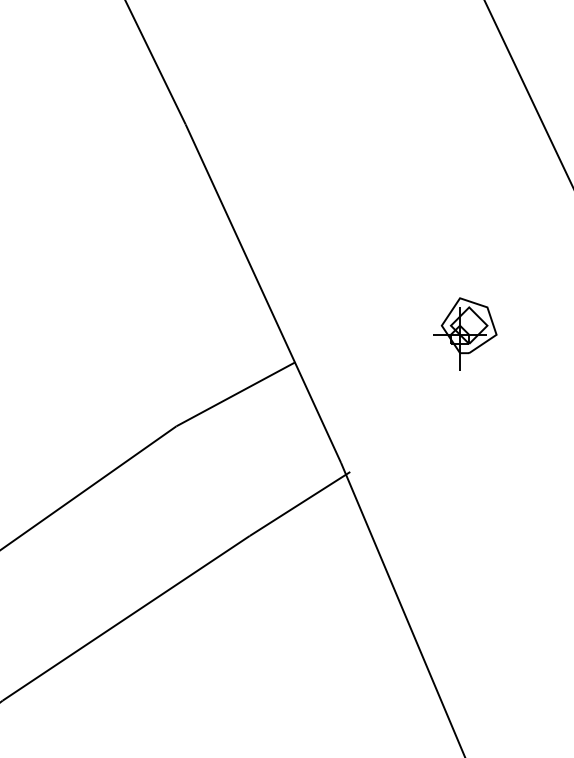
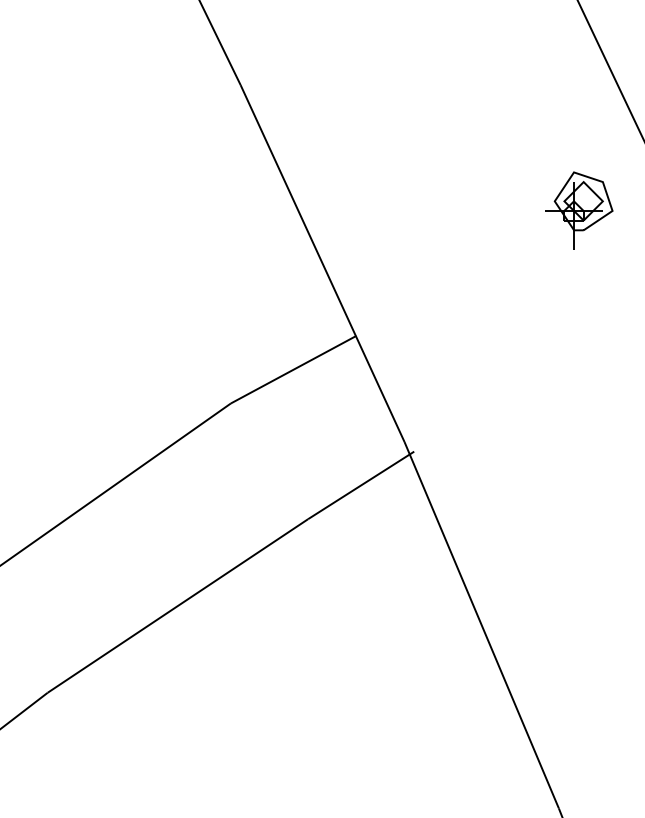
part: (465, 334) -> (579, 210), moved

